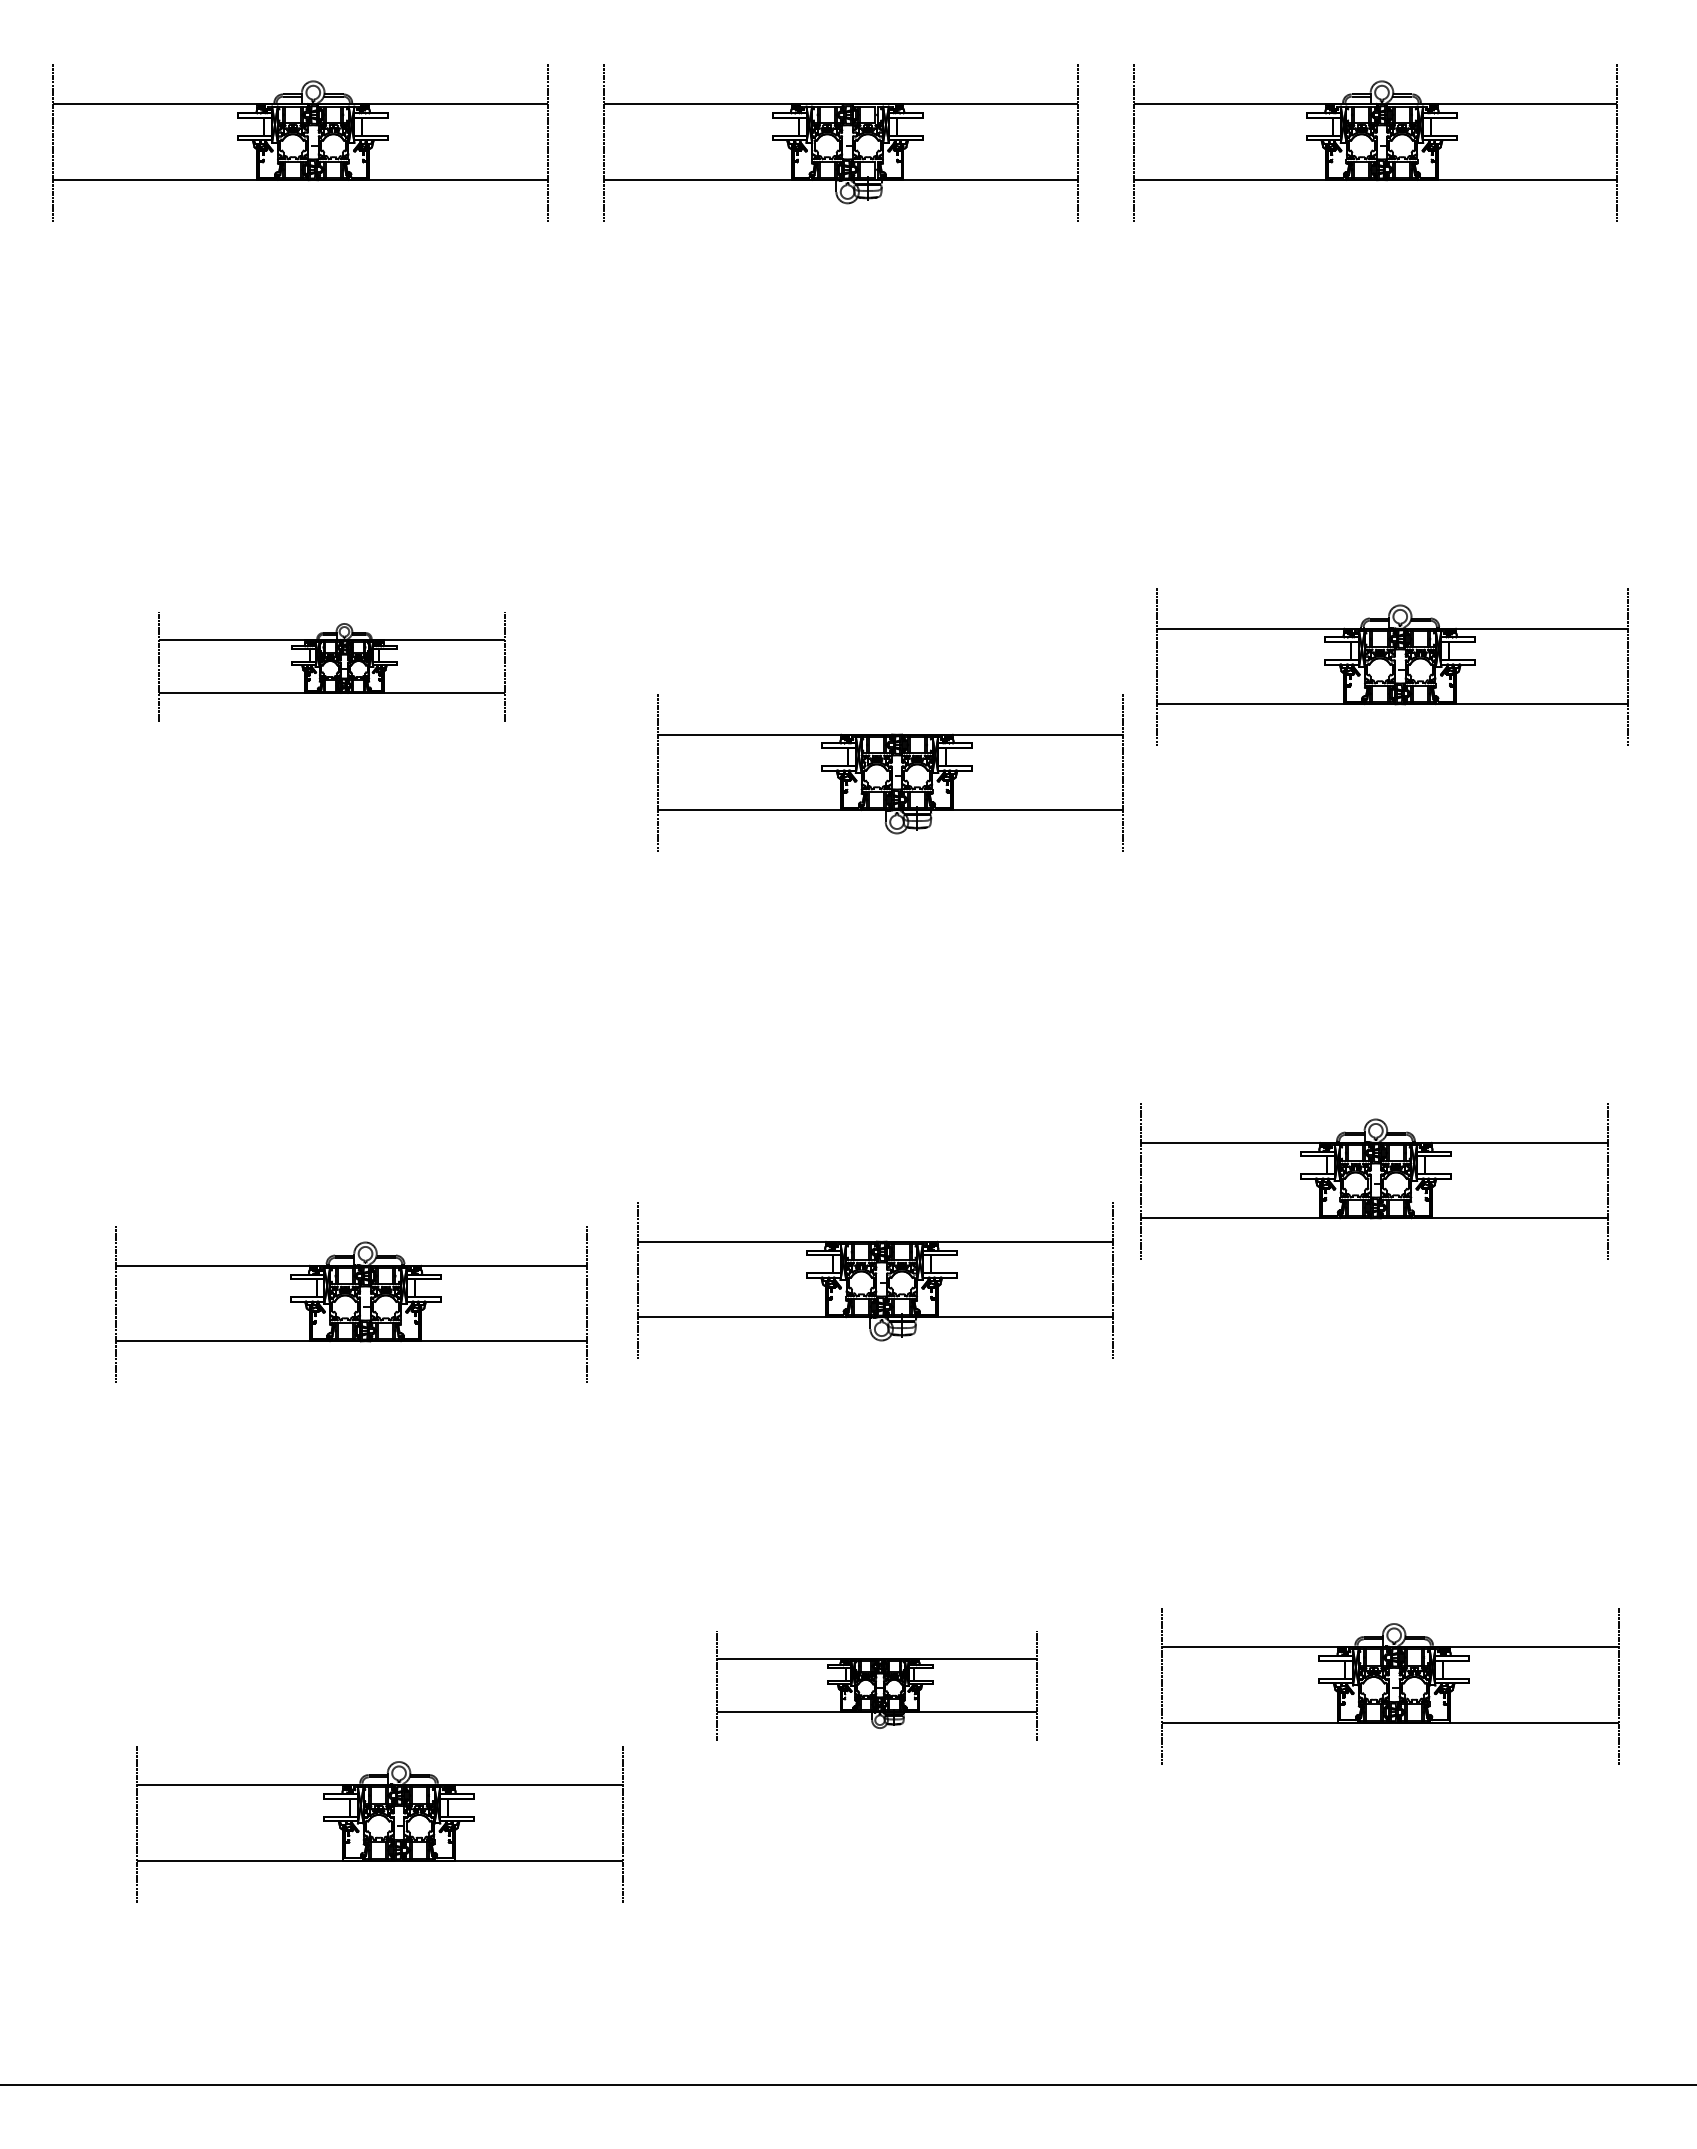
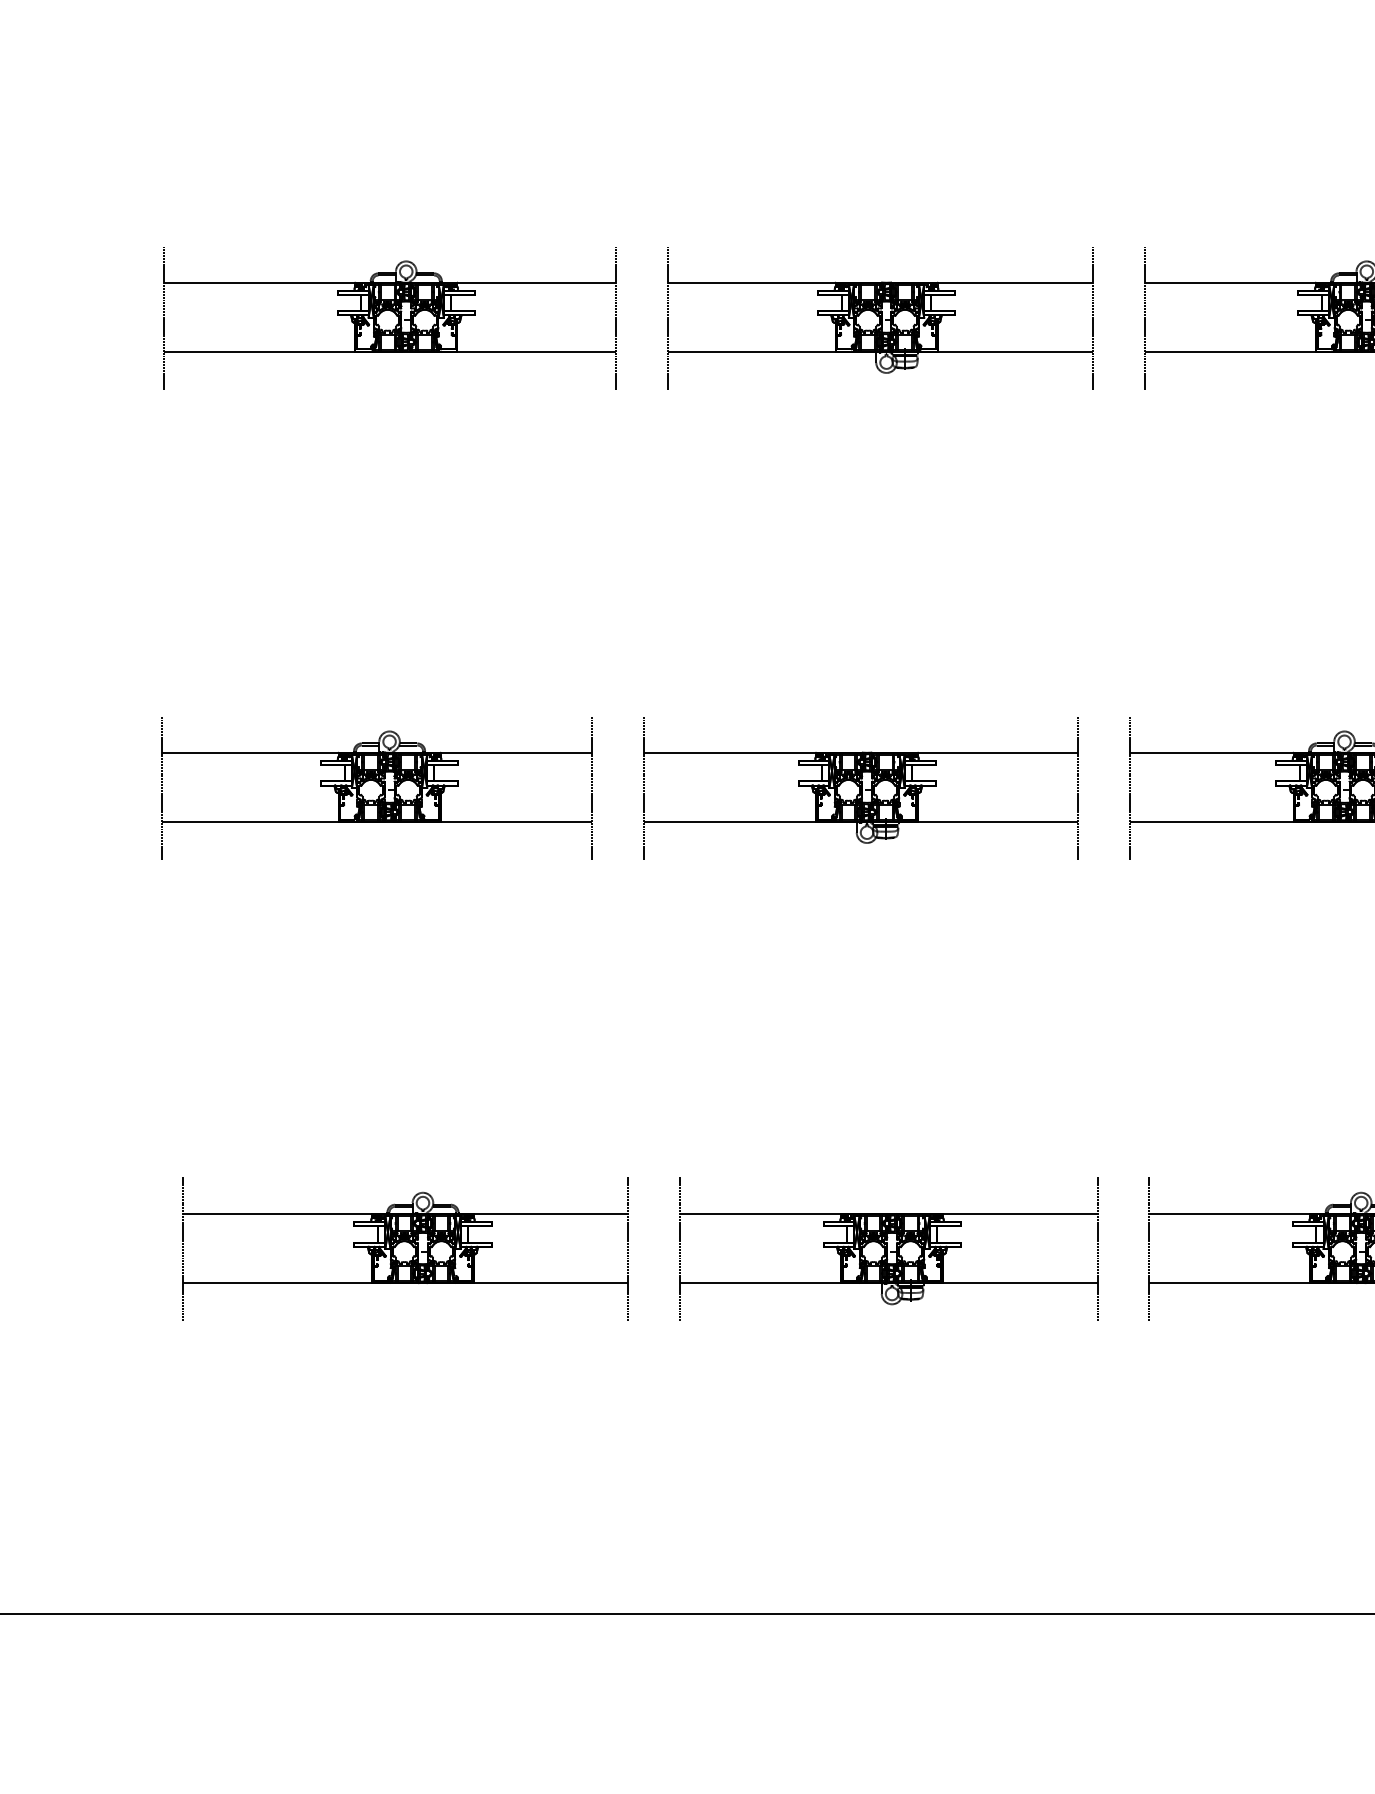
part: (331, 666) -> (389, 317), size x1.43
part: (890, 772) -> (880, 317), moved
part: (875, 1280) -> (861, 788), moved
part: (351, 1304) -> (376, 788), moved
part: (877, 1686) -> (888, 1249), size x1.43
part: (379, 1824) -> (405, 1249), moved

